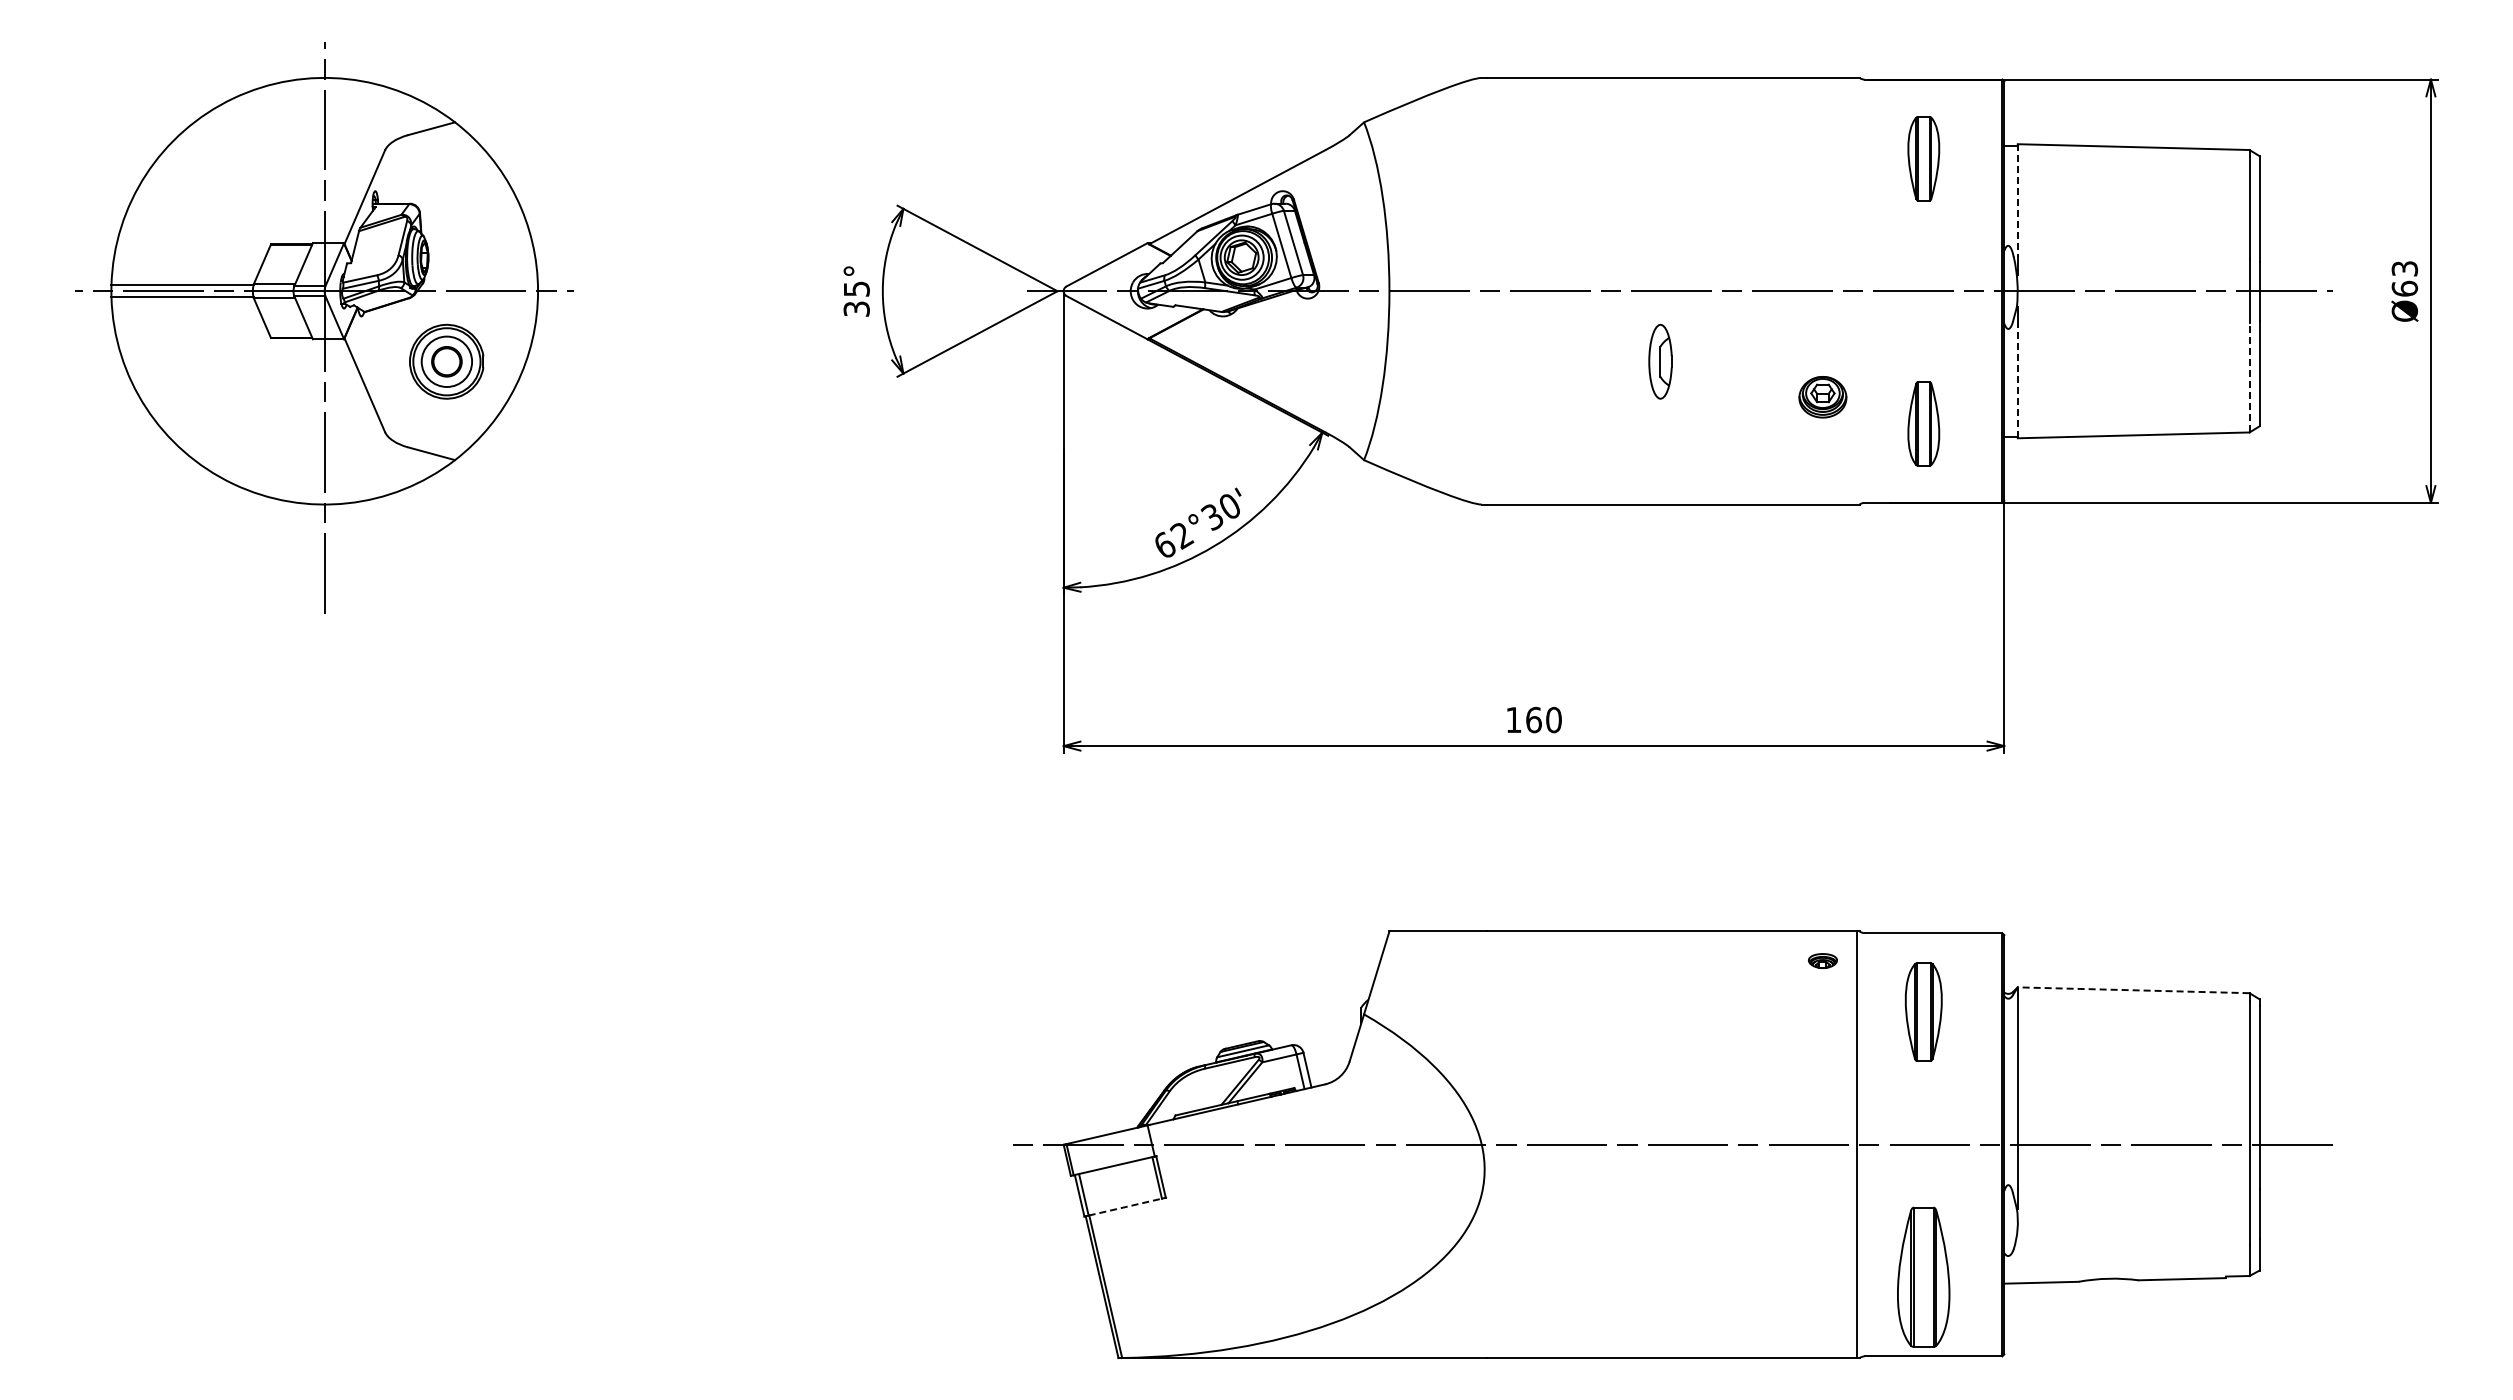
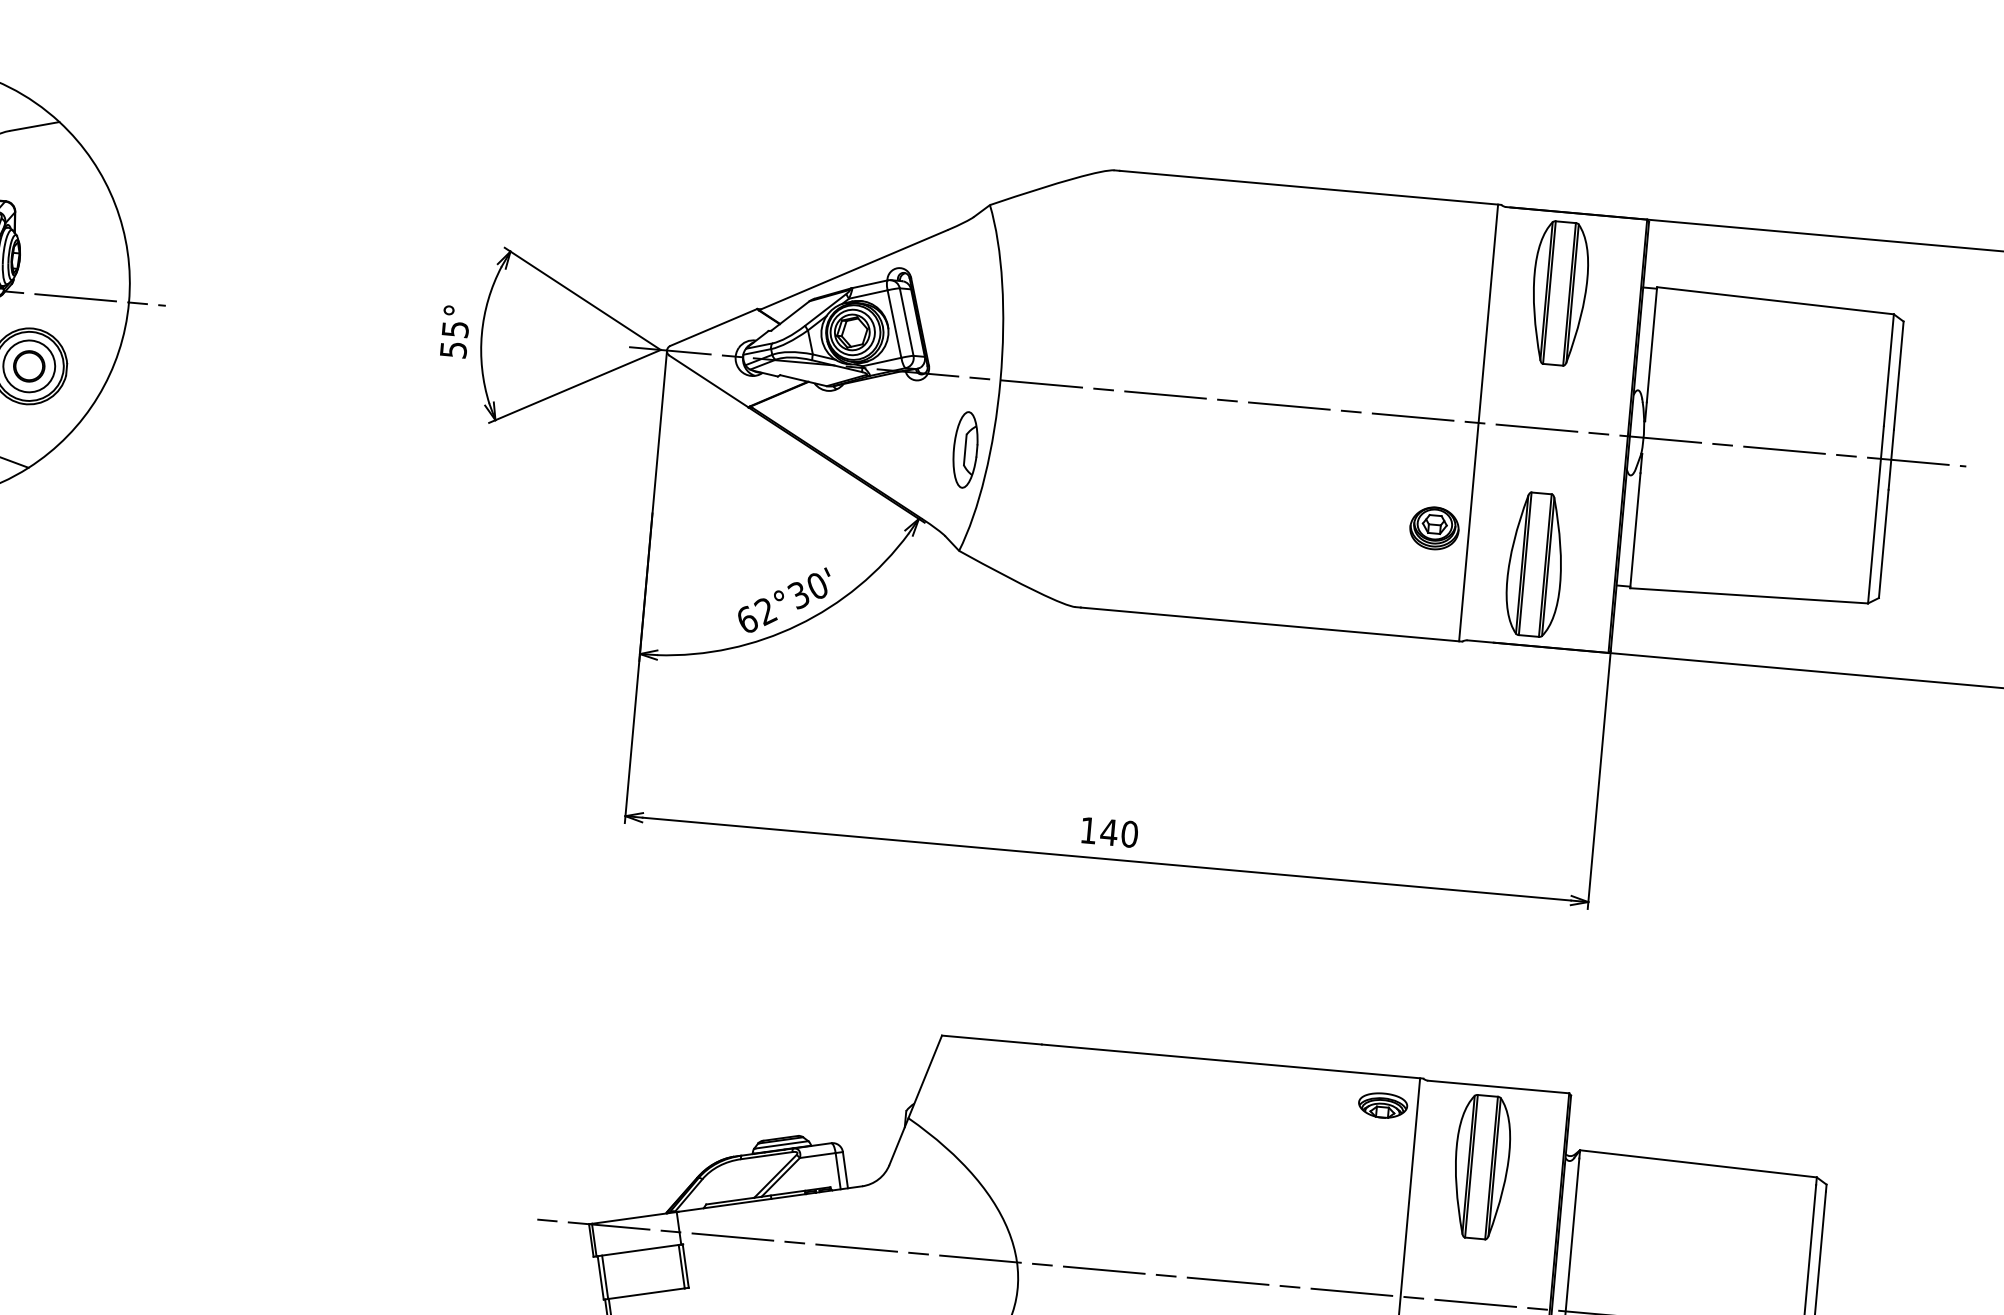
part: (1923, 158) -> (1559, 293), size x1.67
line: (2017, 200) -> (1651, 344), dashed -> solid
line: (1856, 290) -> (1478, 422), added
text: (856, 308) -> (453, 349), 35° -> 55°
part: (1660, 361) -> (965, 449), moved
line: (2249, 377) -> (1873, 547), dashed -> solid
line: (2017, 381) -> (1635, 530), dashed -> solid
part: (1923, 423) -> (1535, 564), size x1.67
text: (1533, 719) -> (1108, 831), 160 -> 140
part: (1822, 960) -> (1382, 1104), size x1.67
line: (2133, 990) -> (1698, 1164), dashed -> solid
part: (1923, 1011) -> (1481, 1166), size x1.43
line: (1125, 1207) -> (646, 1294), dashed -> solid

